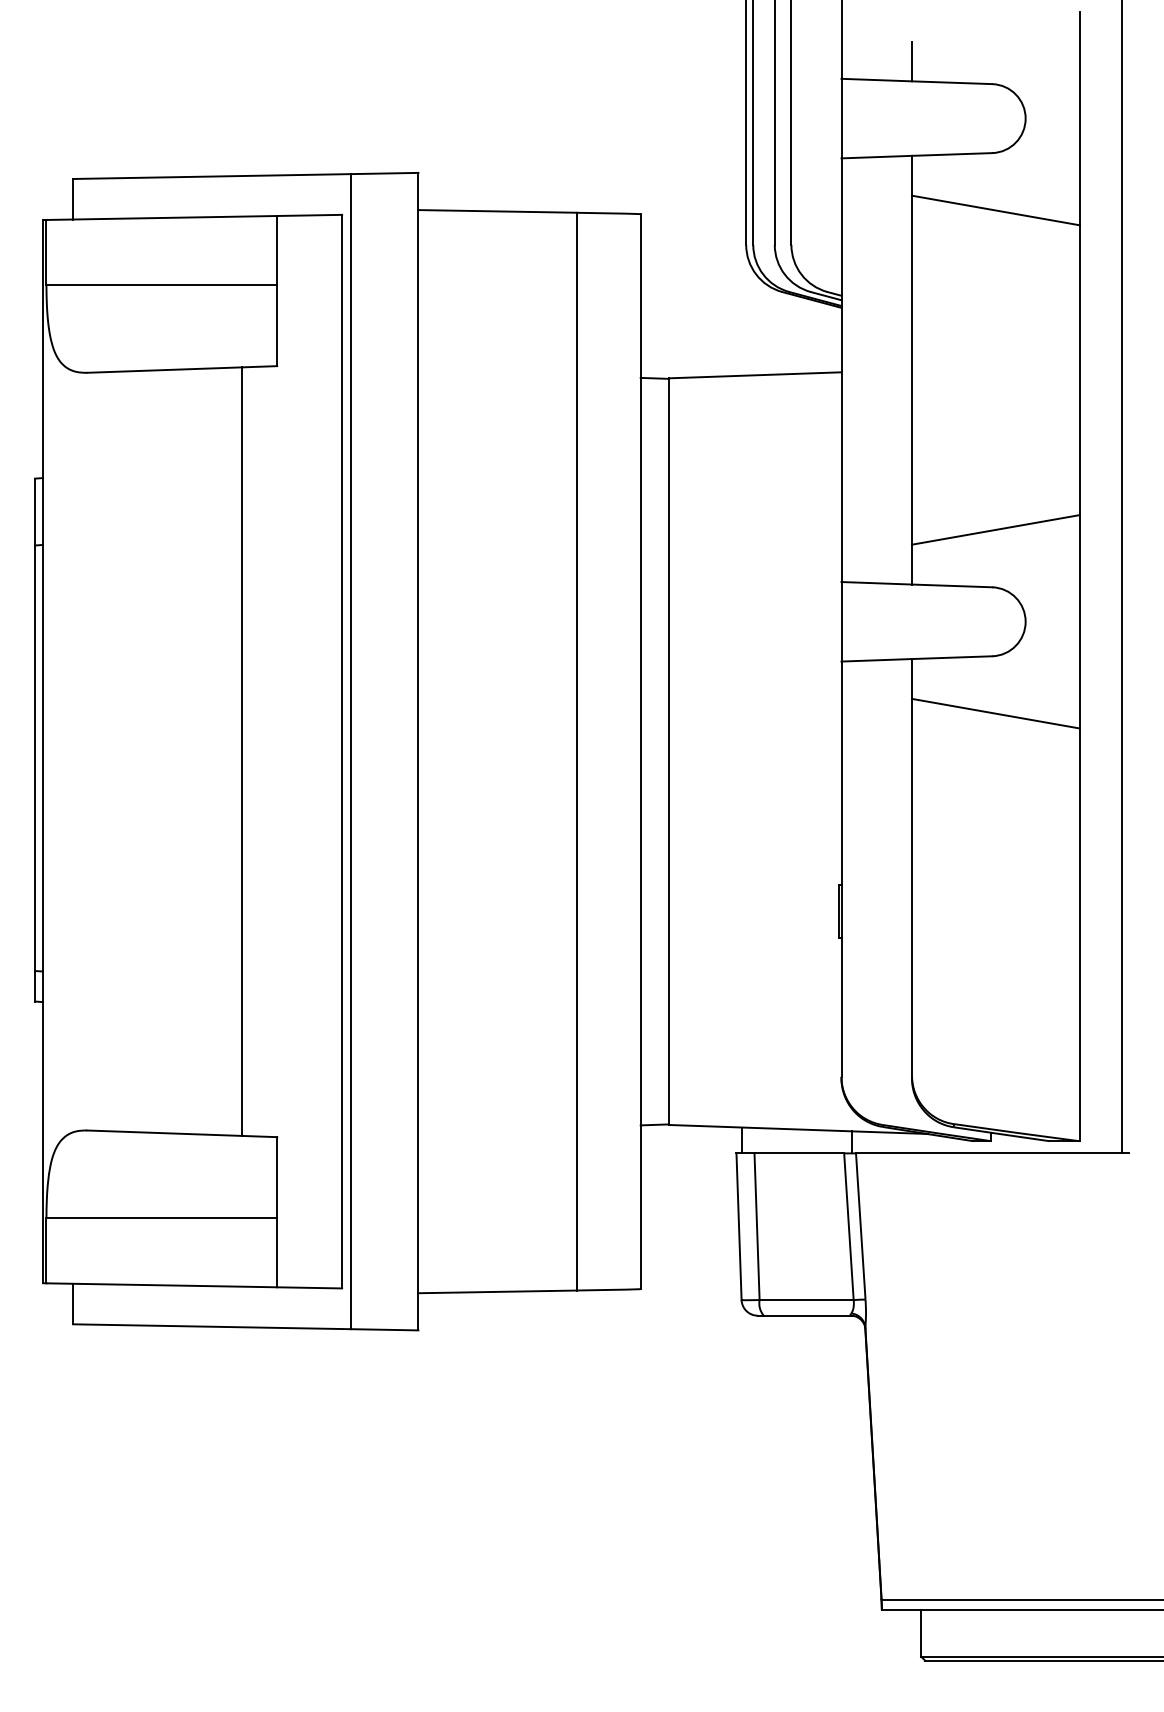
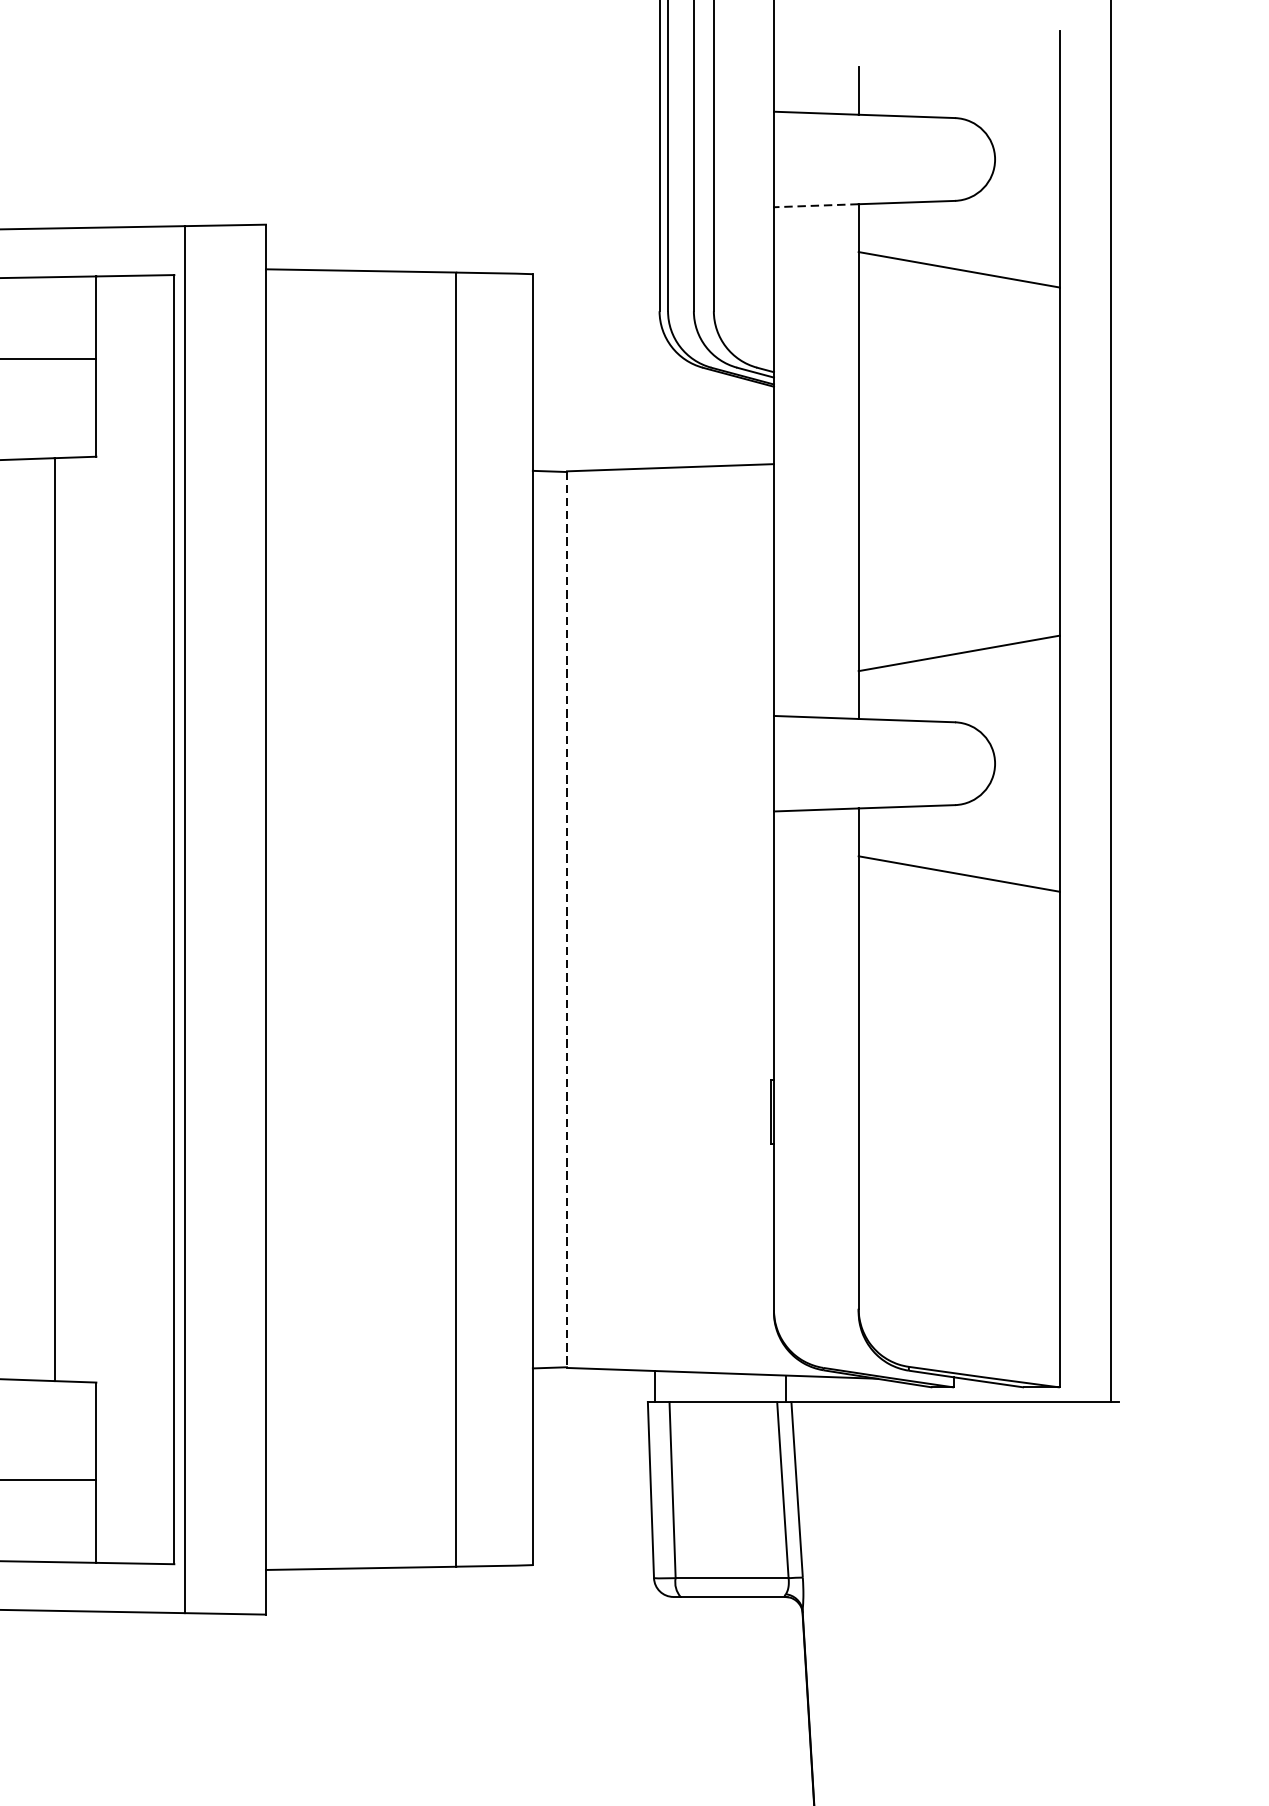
line: (876, 157) -> (816, 206), solid -> dashed
line: (669, 752) -> (567, 920), solid -> dashed

